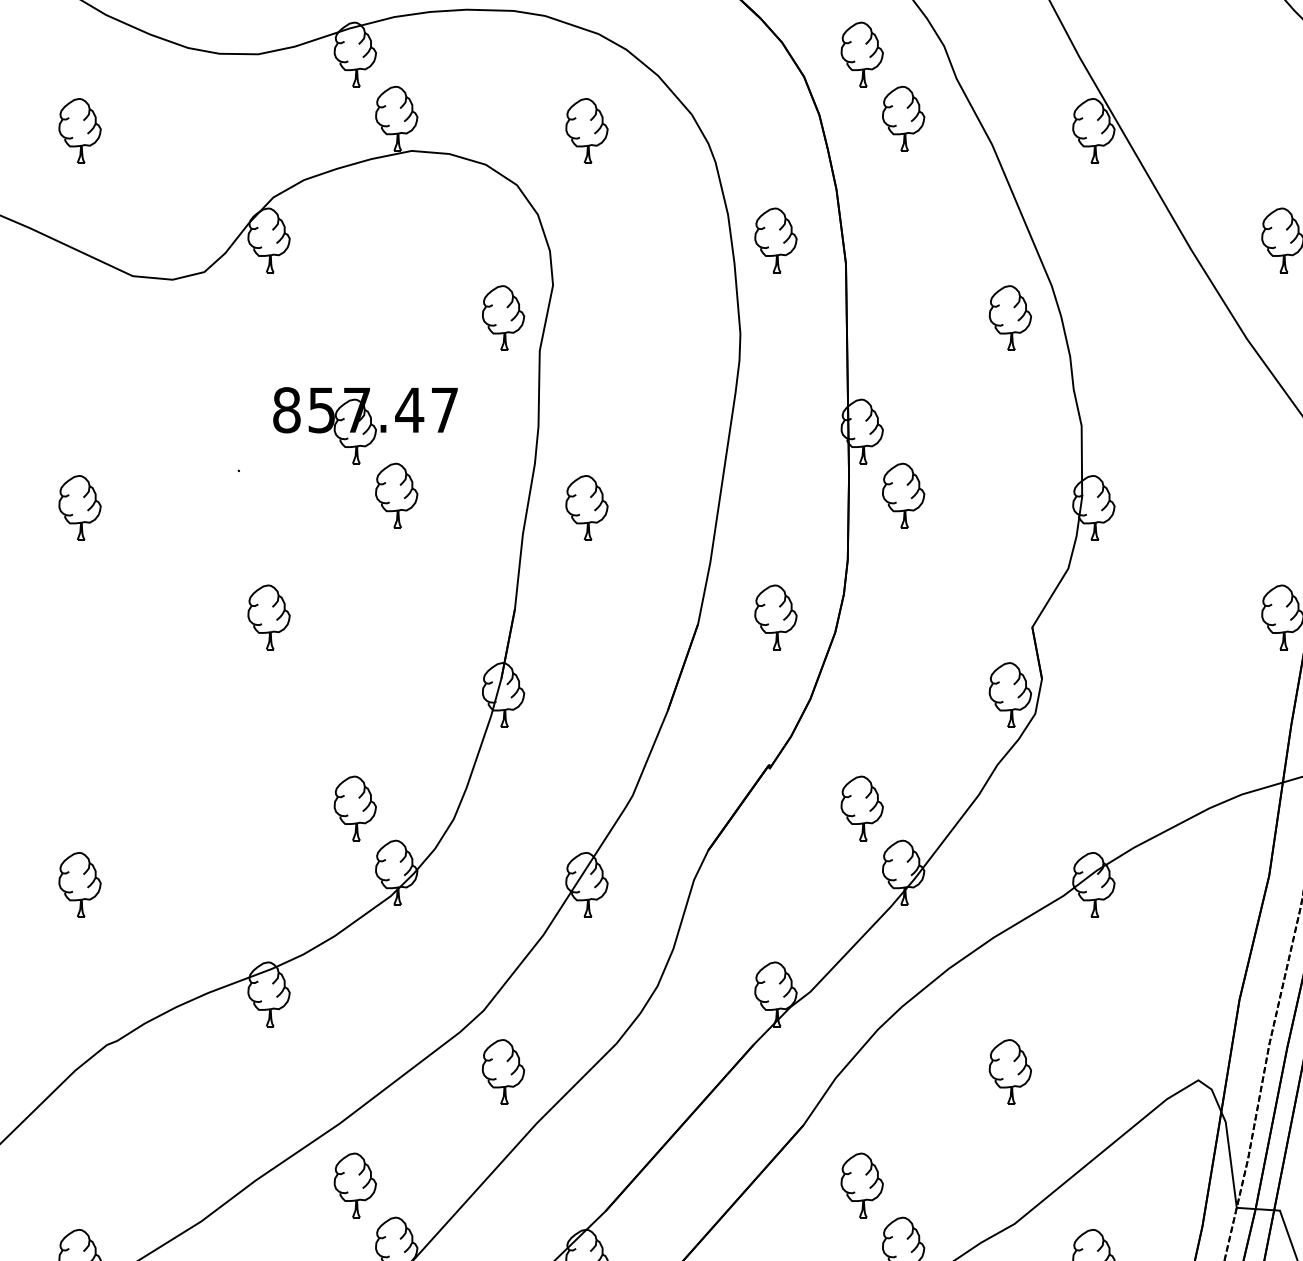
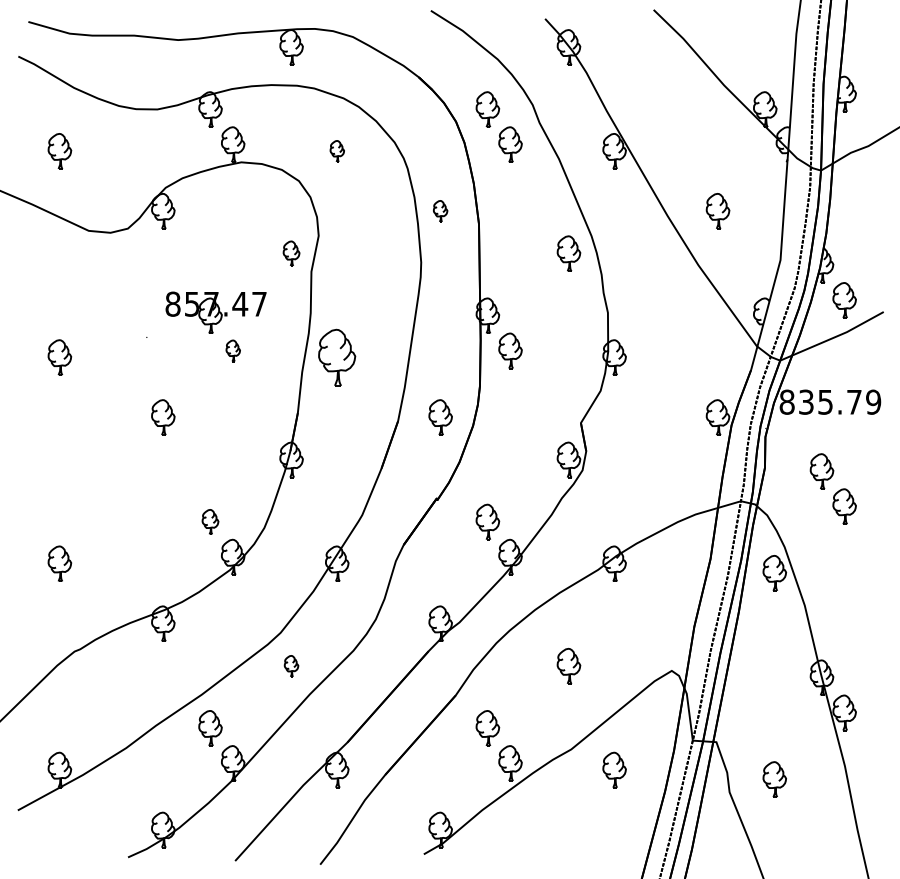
part: (587, 131) -> (337, 151), size x0.6
part: (775, 240) -> (440, 211), size x0.6
part: (503, 317) -> (291, 253), size x0.7
part: (397, 494) -> (233, 350), size x0.6
part: (587, 507) -> (337, 357), size x1.6
part: (355, 807) -> (210, 521), size x0.7
part: (503, 1072) -> (291, 666), size x0.6

